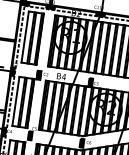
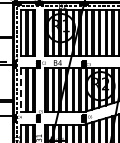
line: (16, 101) -> (21, 90), solid -> dashed

